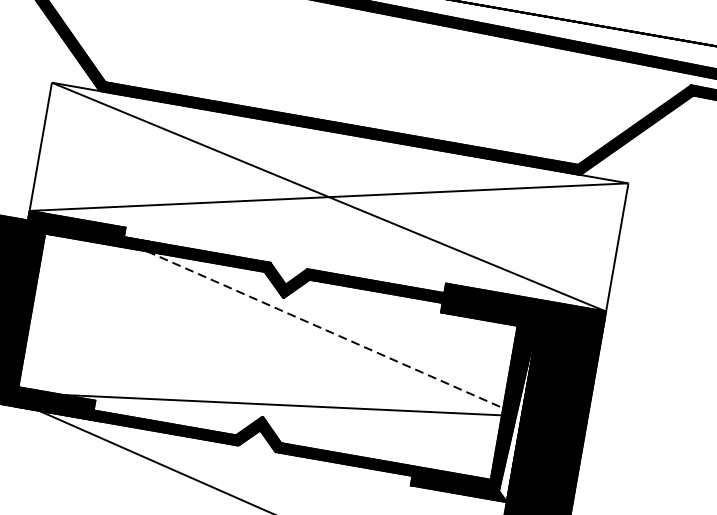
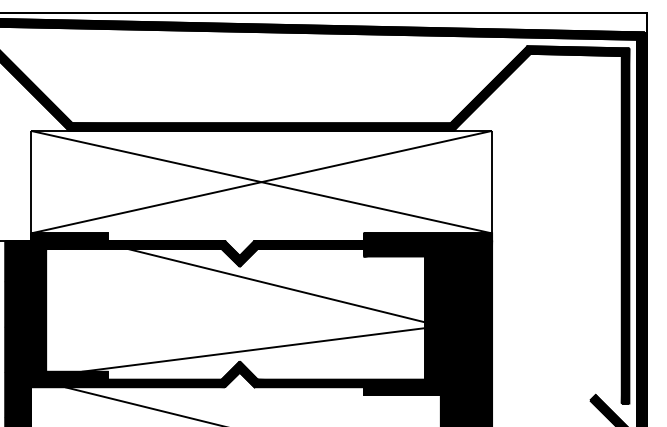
line: (325, 329) -> (276, 285), dashed -> solid
fill: (518, 404) -> (436, 317), added

